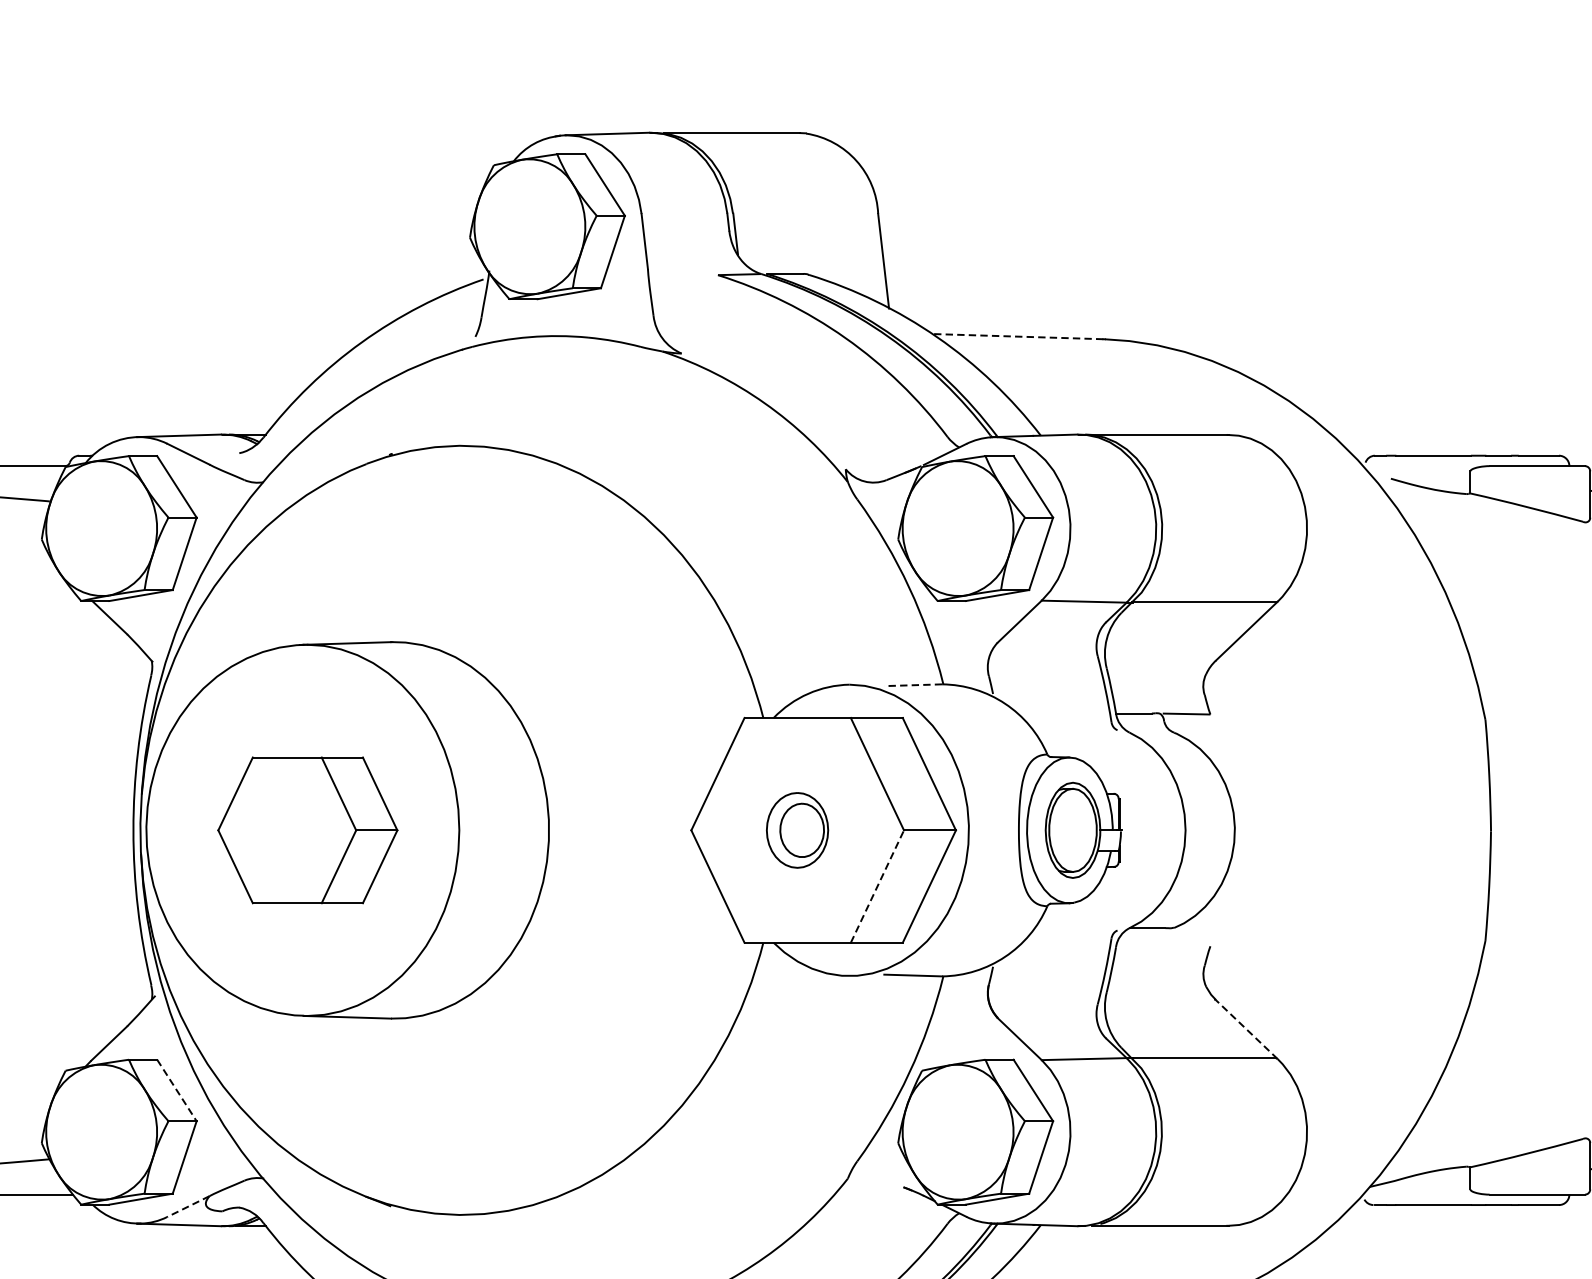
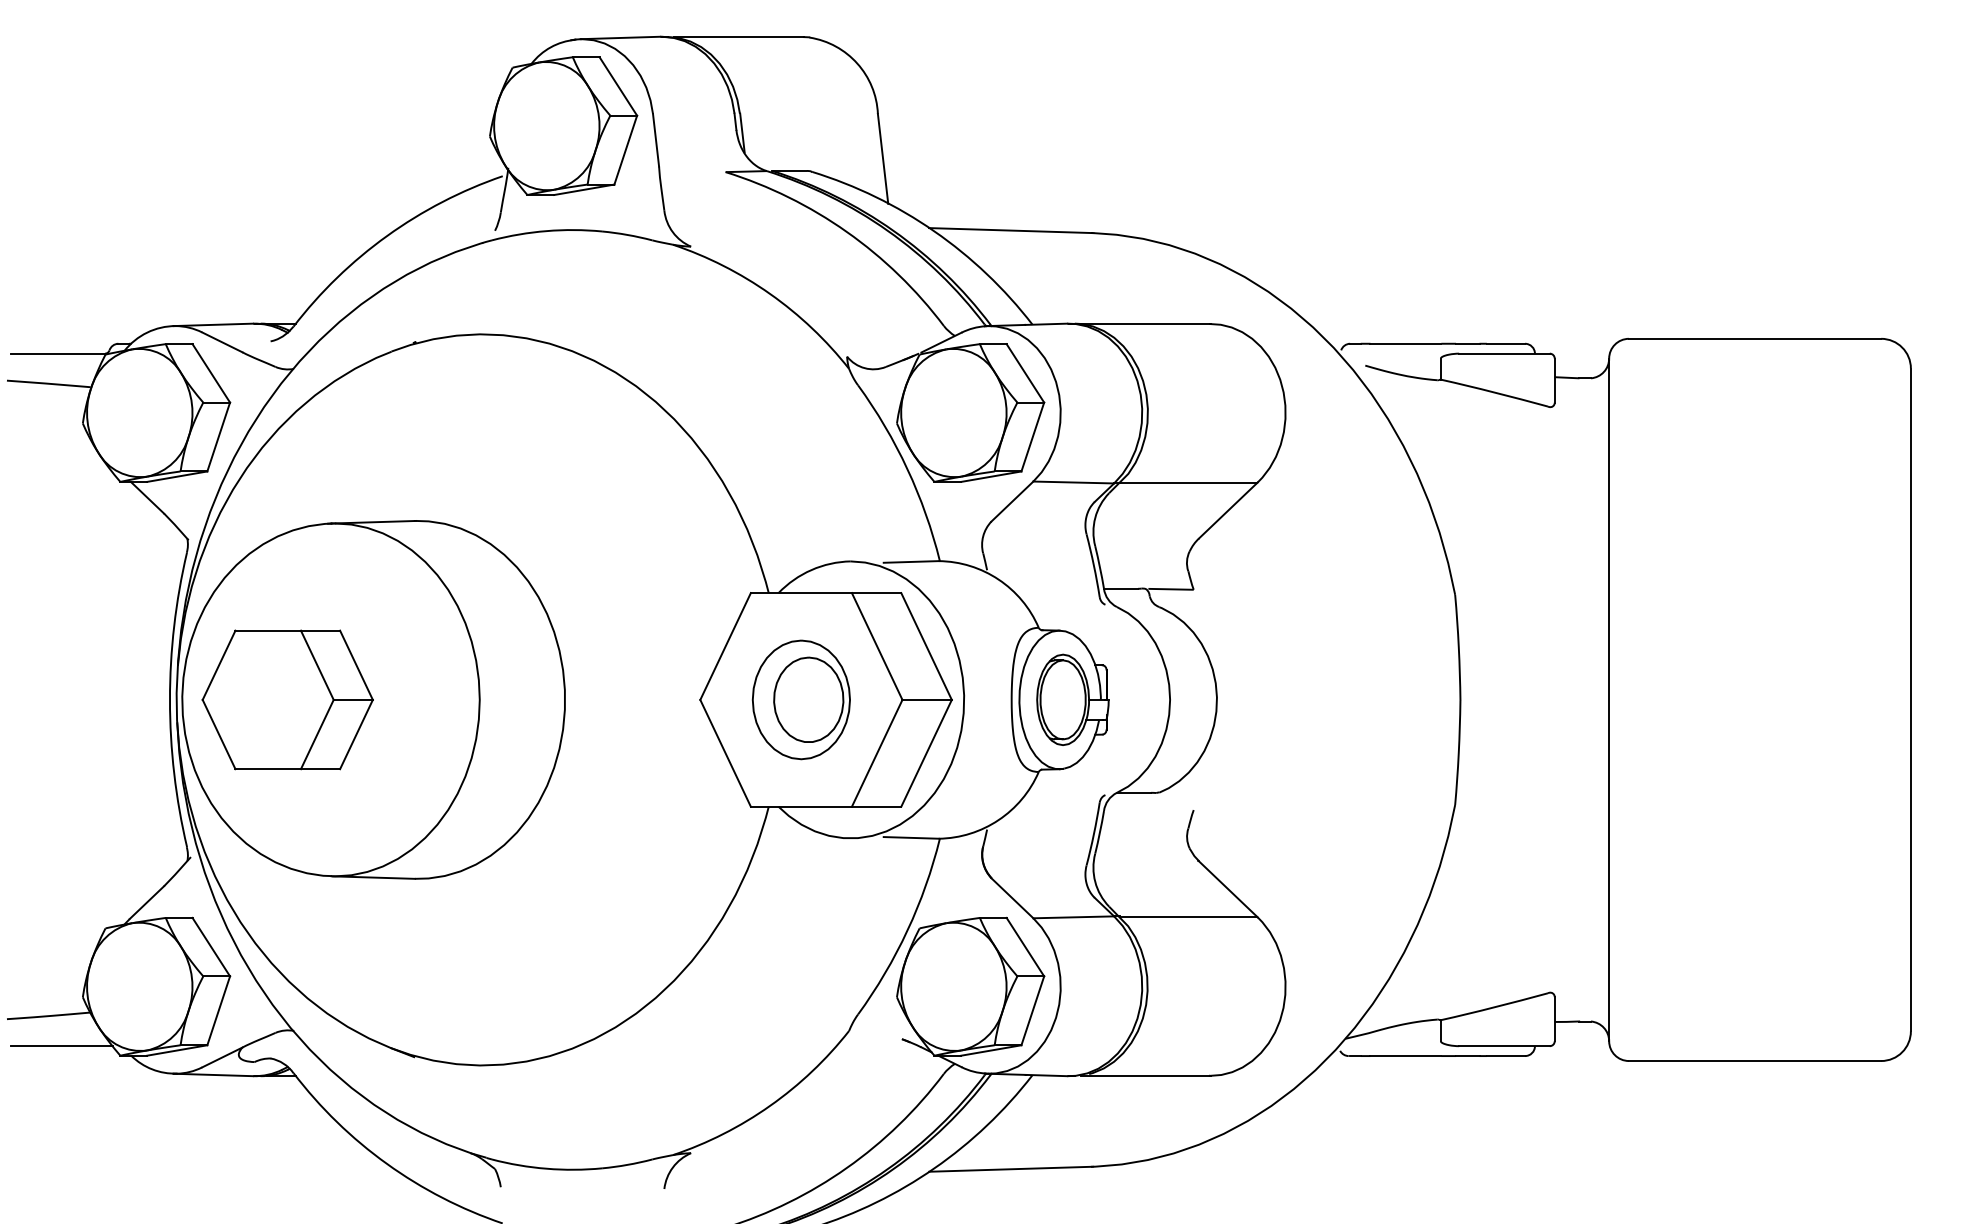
line: (1017, 336) -> (1010, 230), dashed -> solid
line: (913, 684) -> (911, 561), dashed -> solid
part: (307, 829) -> (287, 699), moved
part: (796, 829) -> (800, 699), size x1.67
line: (877, 885) -> (877, 752), dashed -> solid
line: (1247, 1029) -> (1228, 889), dashed -> solid
line: (177, 1090) -> (211, 947), dashed -> solid
line: (187, 1206) -> (221, 1057), dashed -> solid

